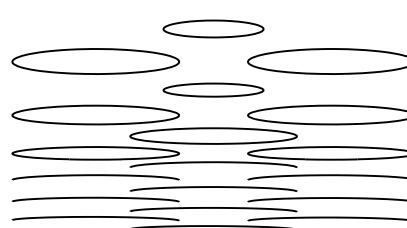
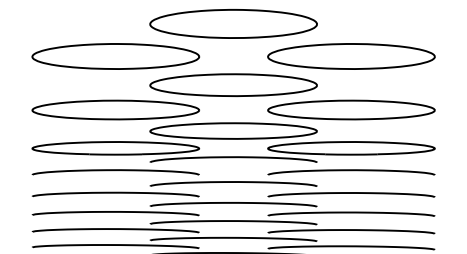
part: (213, 28) -> (233, 23), size x1.67
part: (213, 89) -> (233, 84), size x1.67

